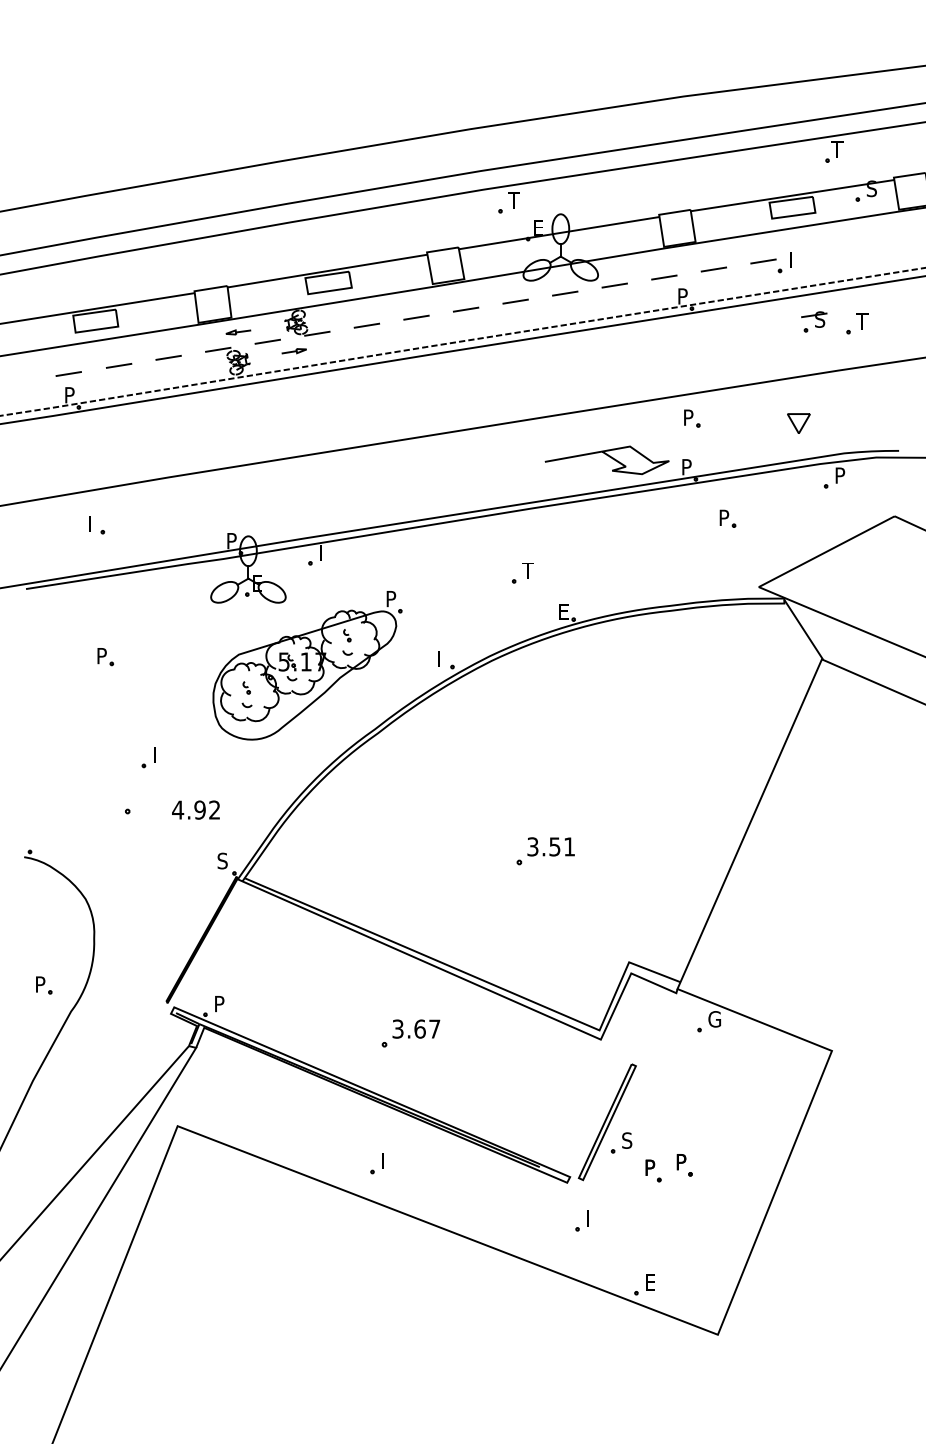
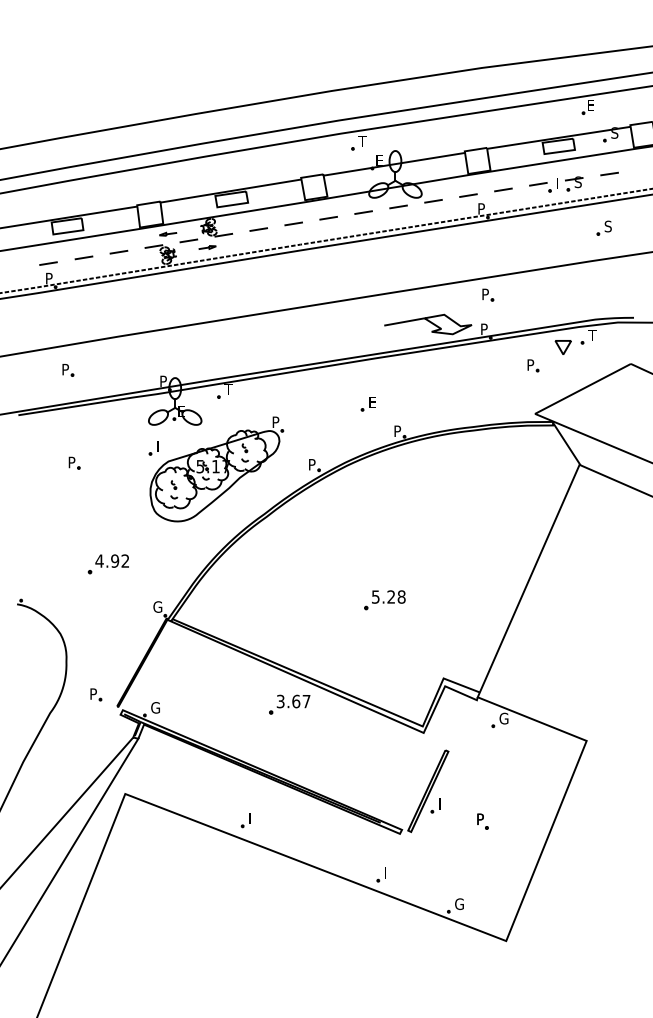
text: (837, 149) -> (590, 105), T -> E
line: (864, 246) -> (609, 173), added
part: (814, 321) -> (574, 183), moved
text: (861, 321) -> (607, 226), T -> S
part: (797, 423) -> (562, 347), moved
text: (840, 474) -> (592, 334), P -> T
part: (728, 518) -> (533, 365), moved
text: (92, 524) -> (65, 369), I -> P
text: (324, 552) -> (228, 389), I -> T
text: (528, 570) -> (372, 402), T -> E
text: (563, 610) -> (397, 430), E -> P
text: (443, 658) -> (312, 464), I -> P
part: (148, 758) -> (153, 448), moved
text: (194, 809) -> (111, 560), moved
text: (550, 846) -> (388, 596), 3.51 -> 5.28
text: (223, 860) -> (157, 606), S -> G
part: (44, 985) -> (96, 694), moved
text: (220, 1003) -> (155, 707), P -> G
part: (410, 1033) -> (289, 704), moved
text: (626, 1141) -> (441, 804), S -> I
part: (376, 1163) -> (245, 820), moved
part: (653, 1170) -> (460, 825), removed
part: (580, 1220) -> (380, 874), moved
text: (651, 1282) -> (459, 904), E -> G

